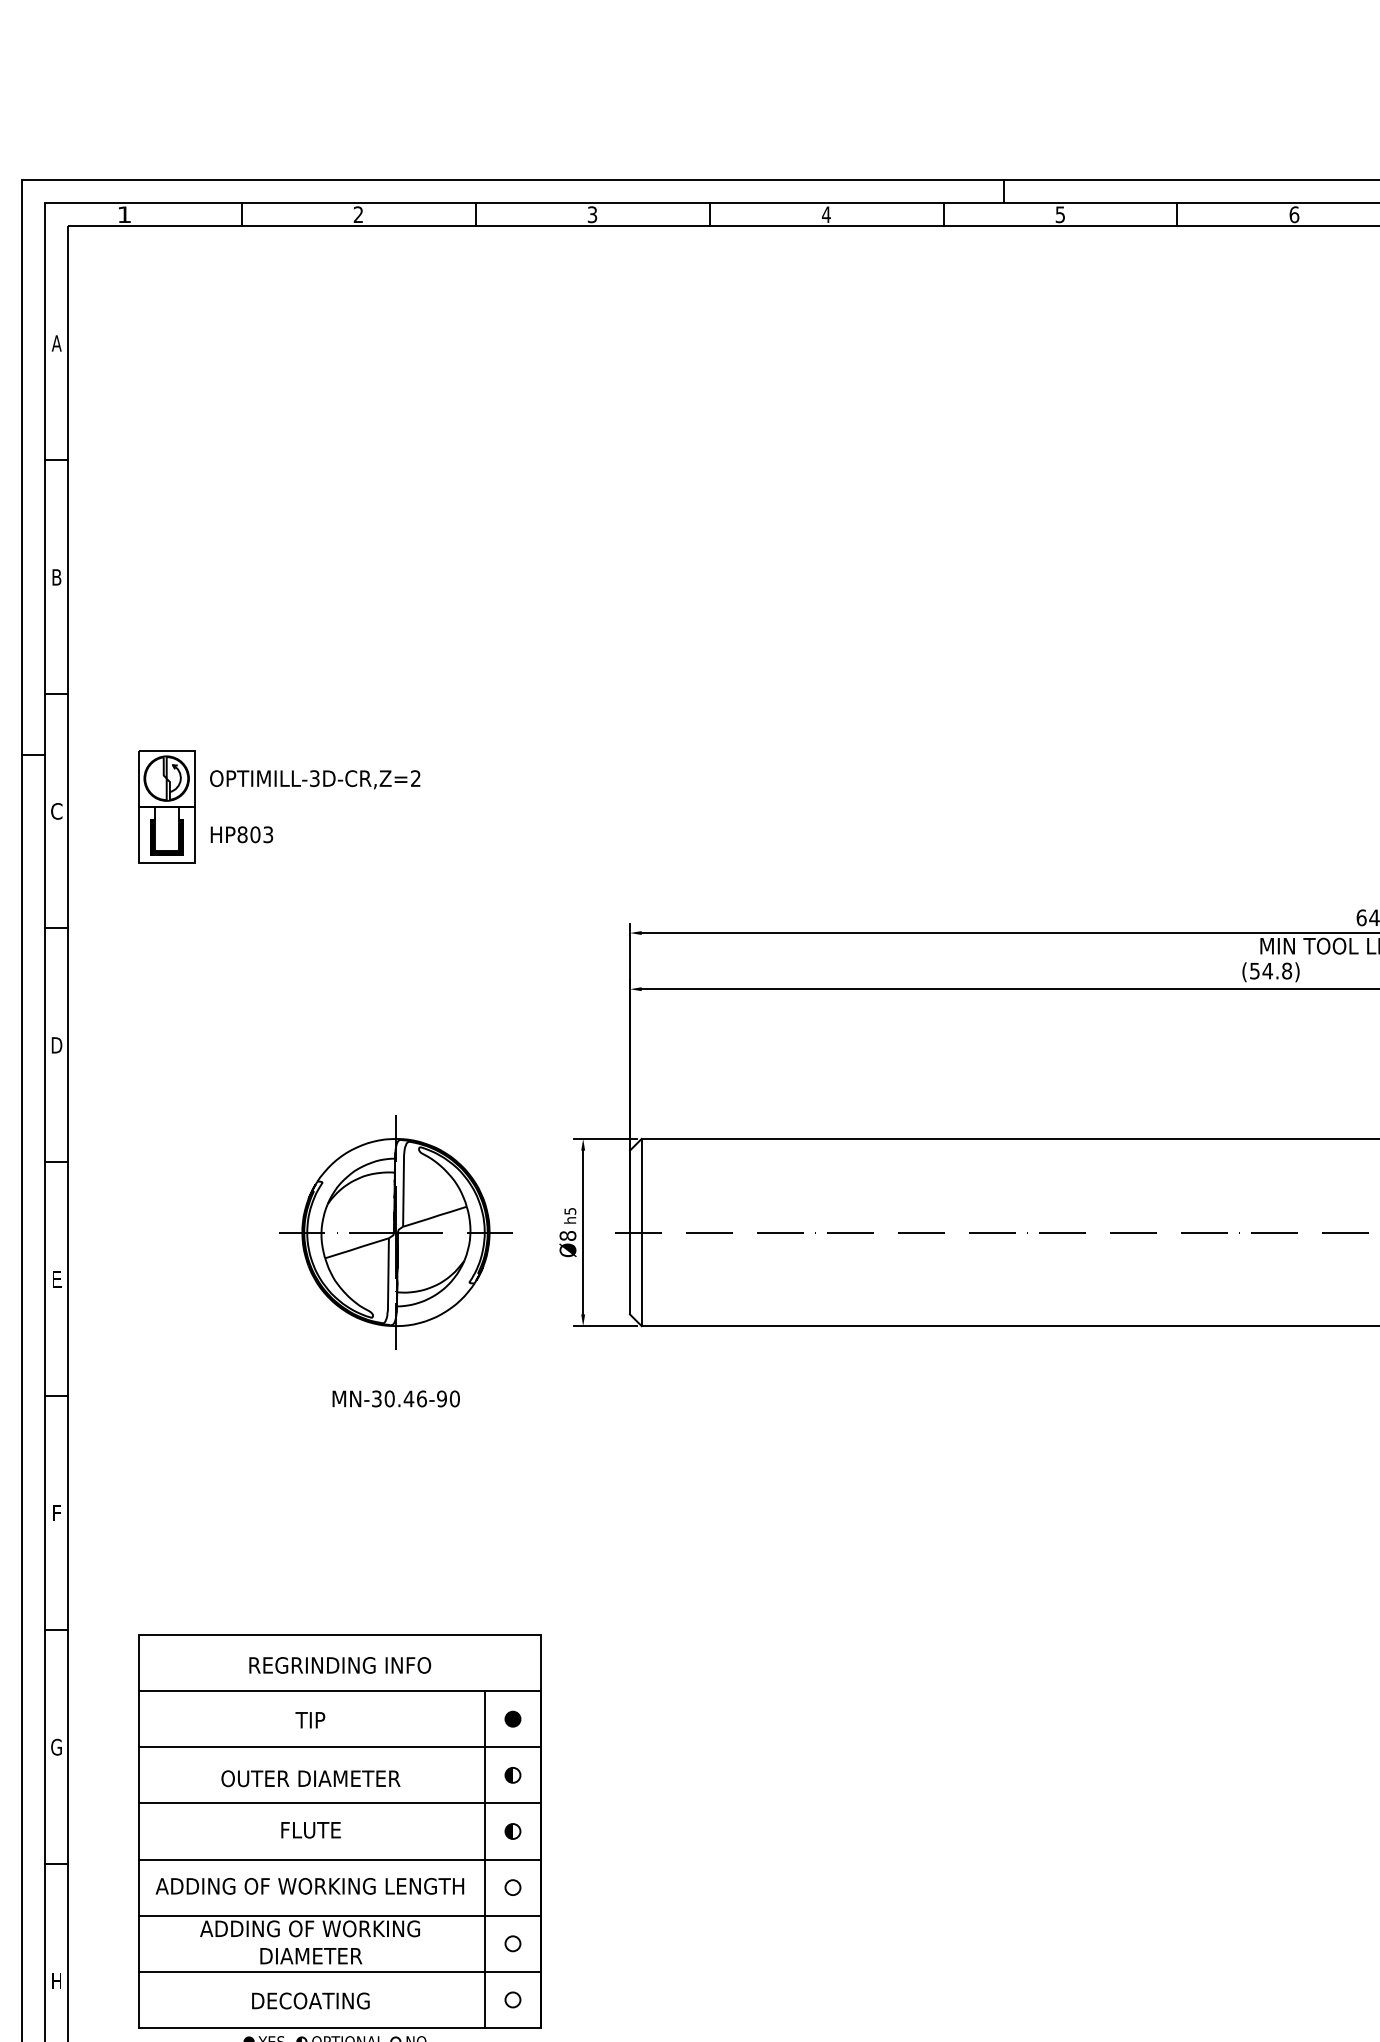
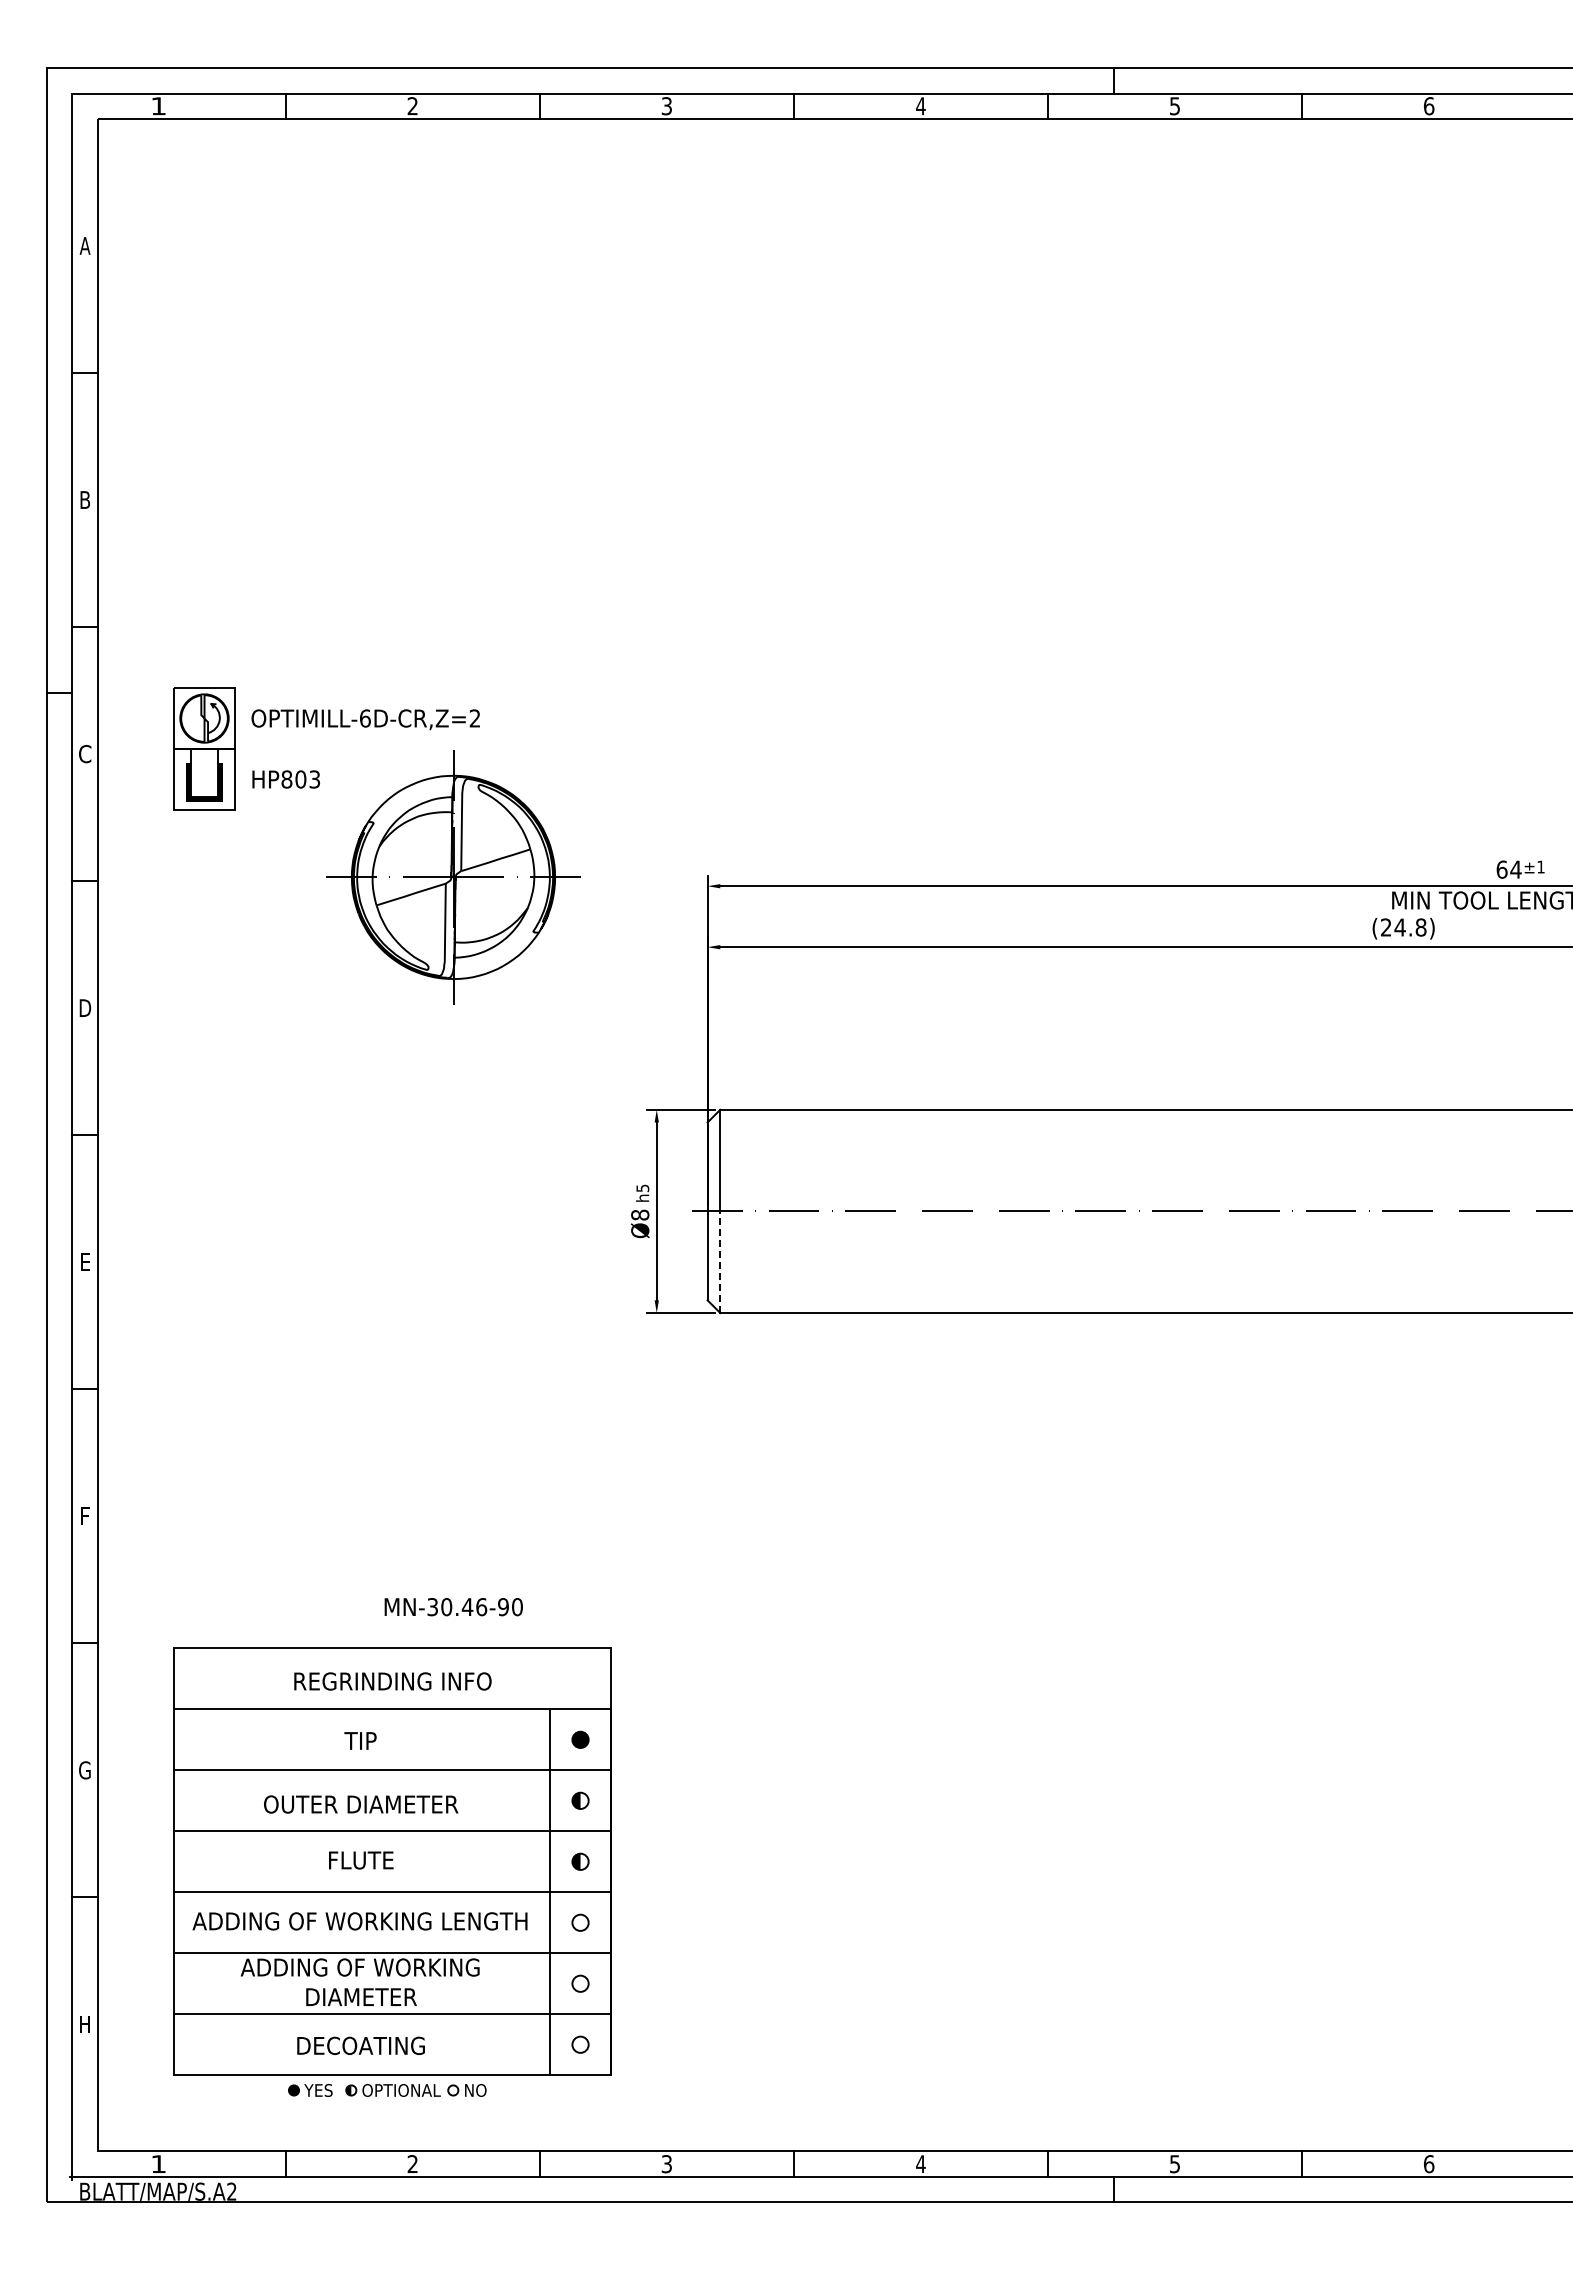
text: (314, 778) -> (365, 718), OPTIMILL-3D-CR,Z=2 -> OPTIMILL-6D-CR,Z=2
text: (1255, 971) -> (1386, 927), (54.8) -> (24.8)
part: (395, 1232) -> (453, 877), moved
line: (641, 1279) -> (720, 1262), solid -> dashed
text: (395, 1399) -> (453, 1607), moved

